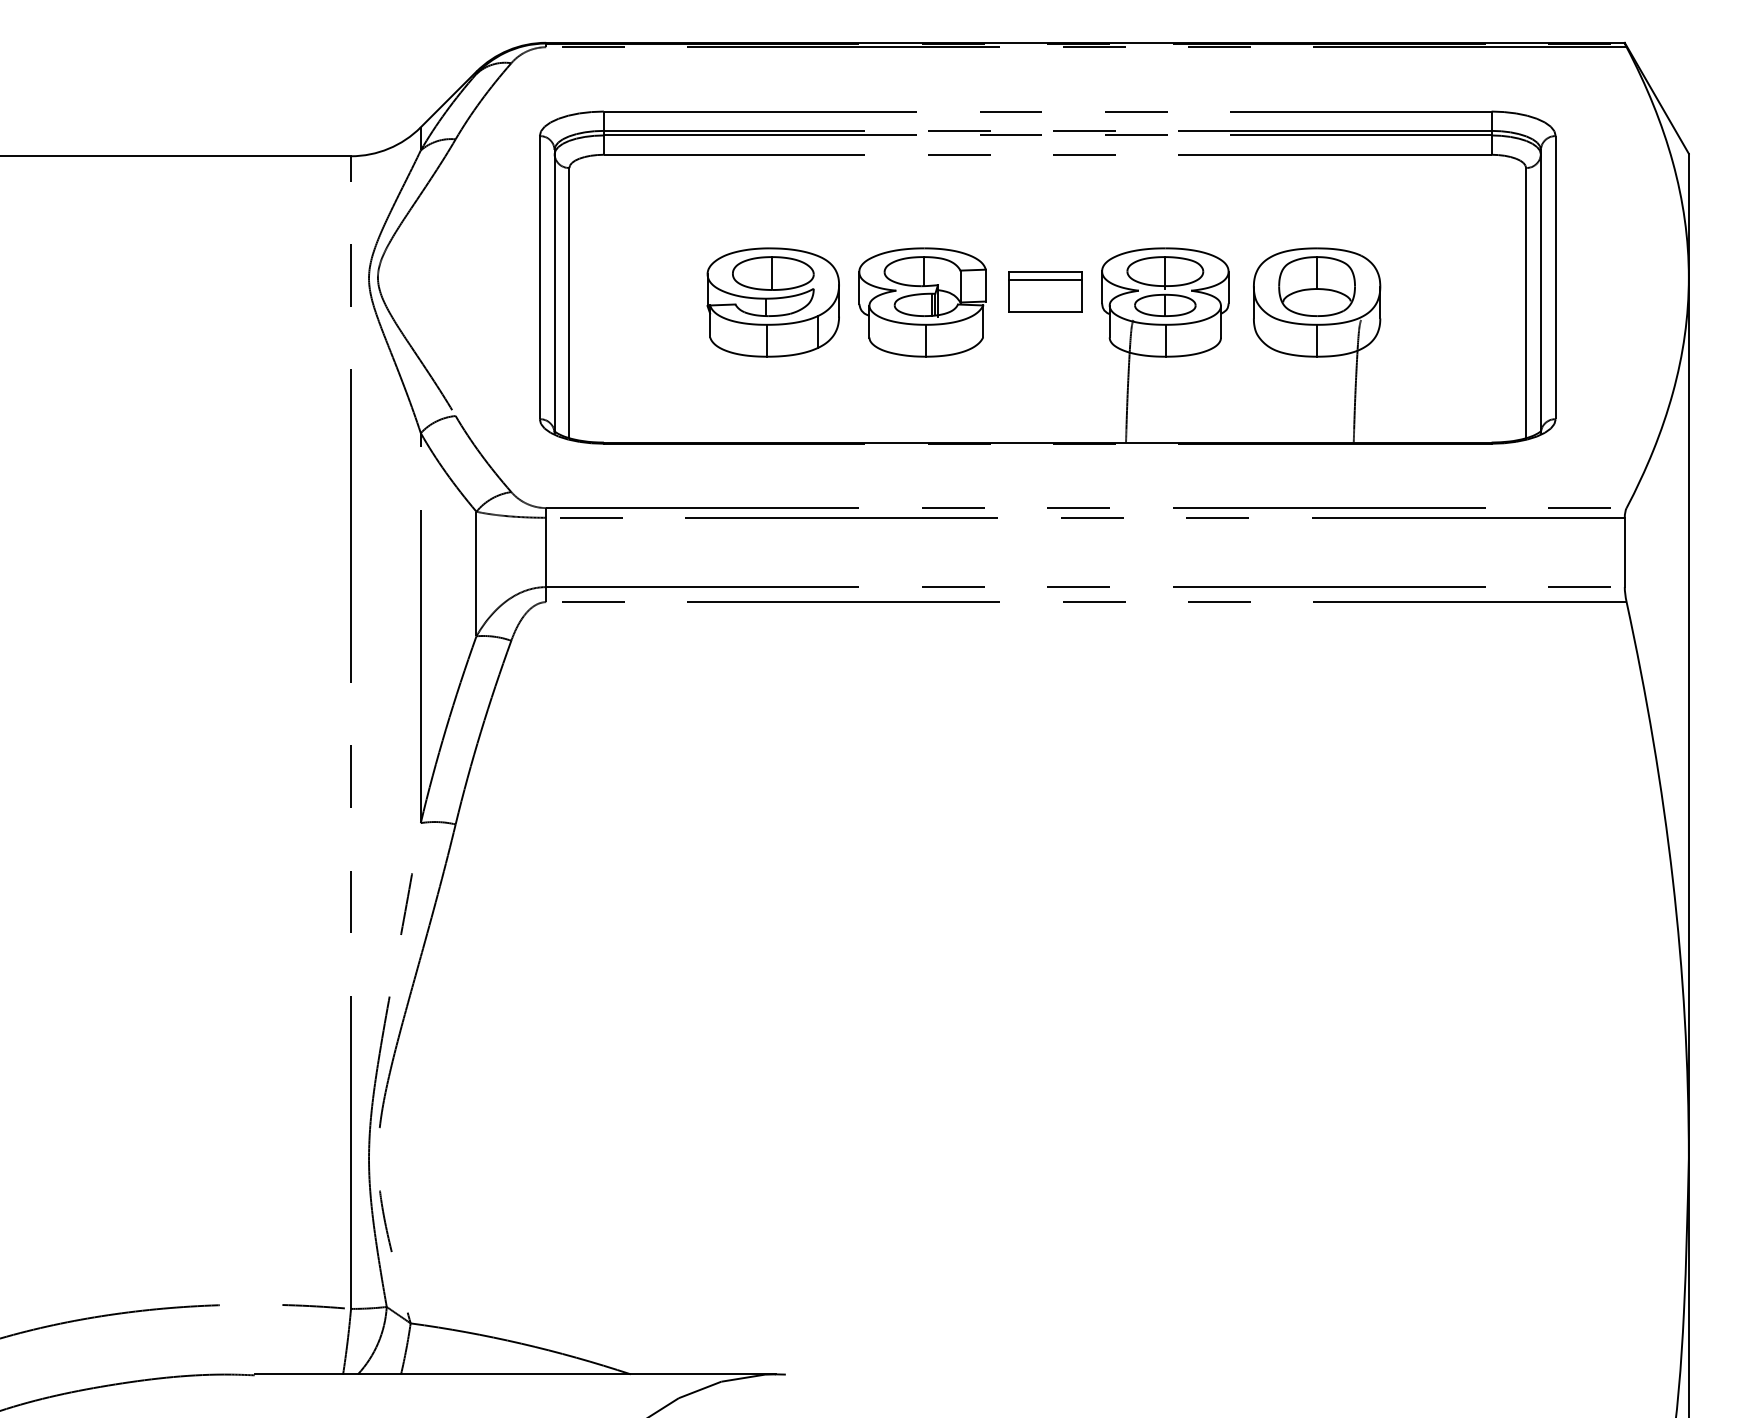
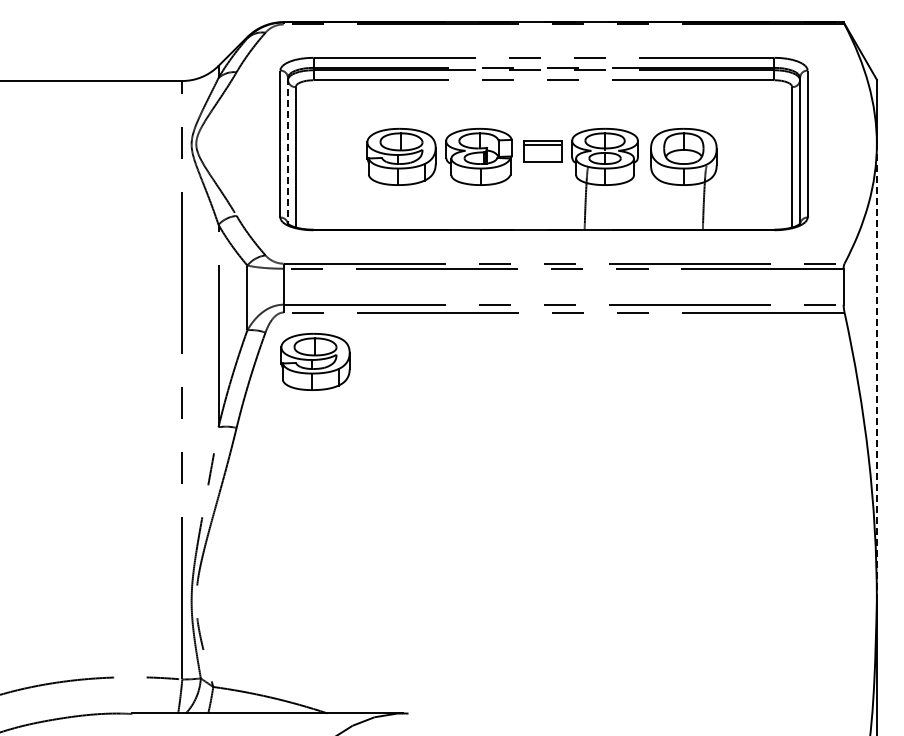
line: (553, 291) -> (287, 151), solid -> dashed
part: (607, 696) -> (315, 361), added
line: (1688, 717) -> (876, 372), solid -> dashed

